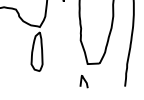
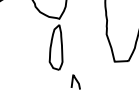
curve: (83, 80) -> (75, 80), moved

